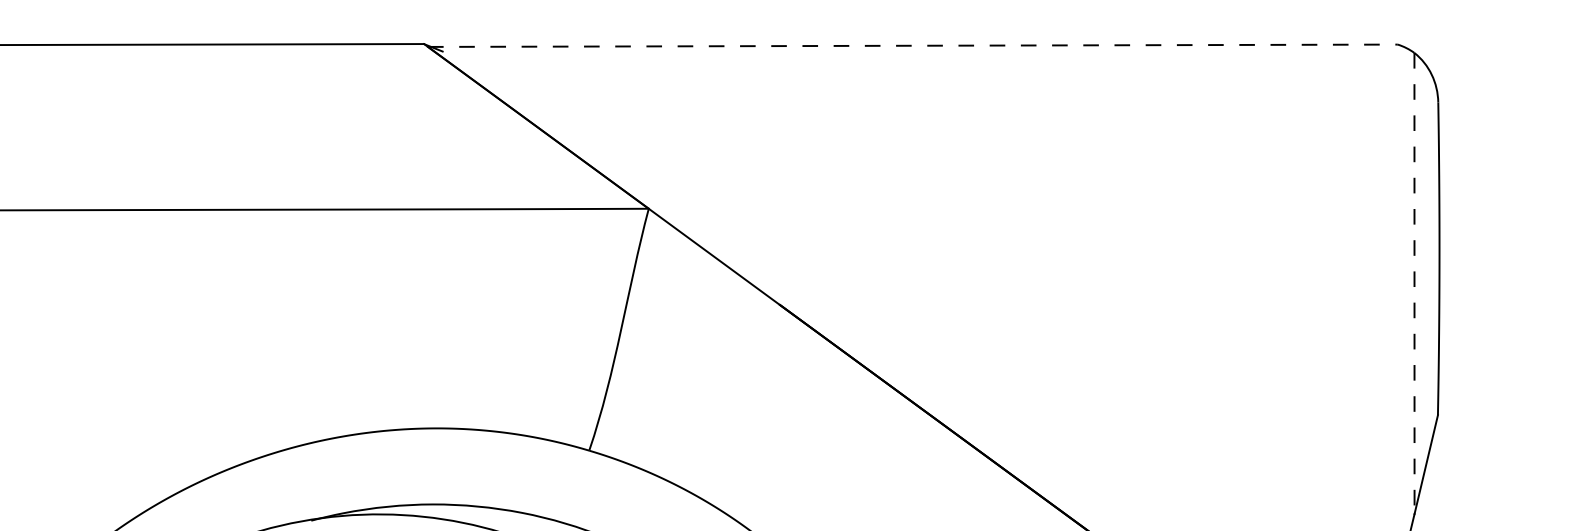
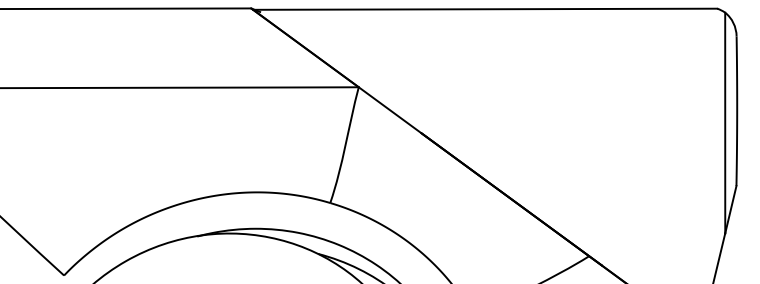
line: (913, 46) -> (485, 9), dashed -> solid
line: (1415, 284) -> (725, 123), dashed -> solid

